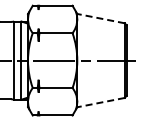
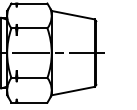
line: (100, 18) -> (72, 15), dashed -> solid
line: (100, 102) -> (72, 90), dashed -> solid

